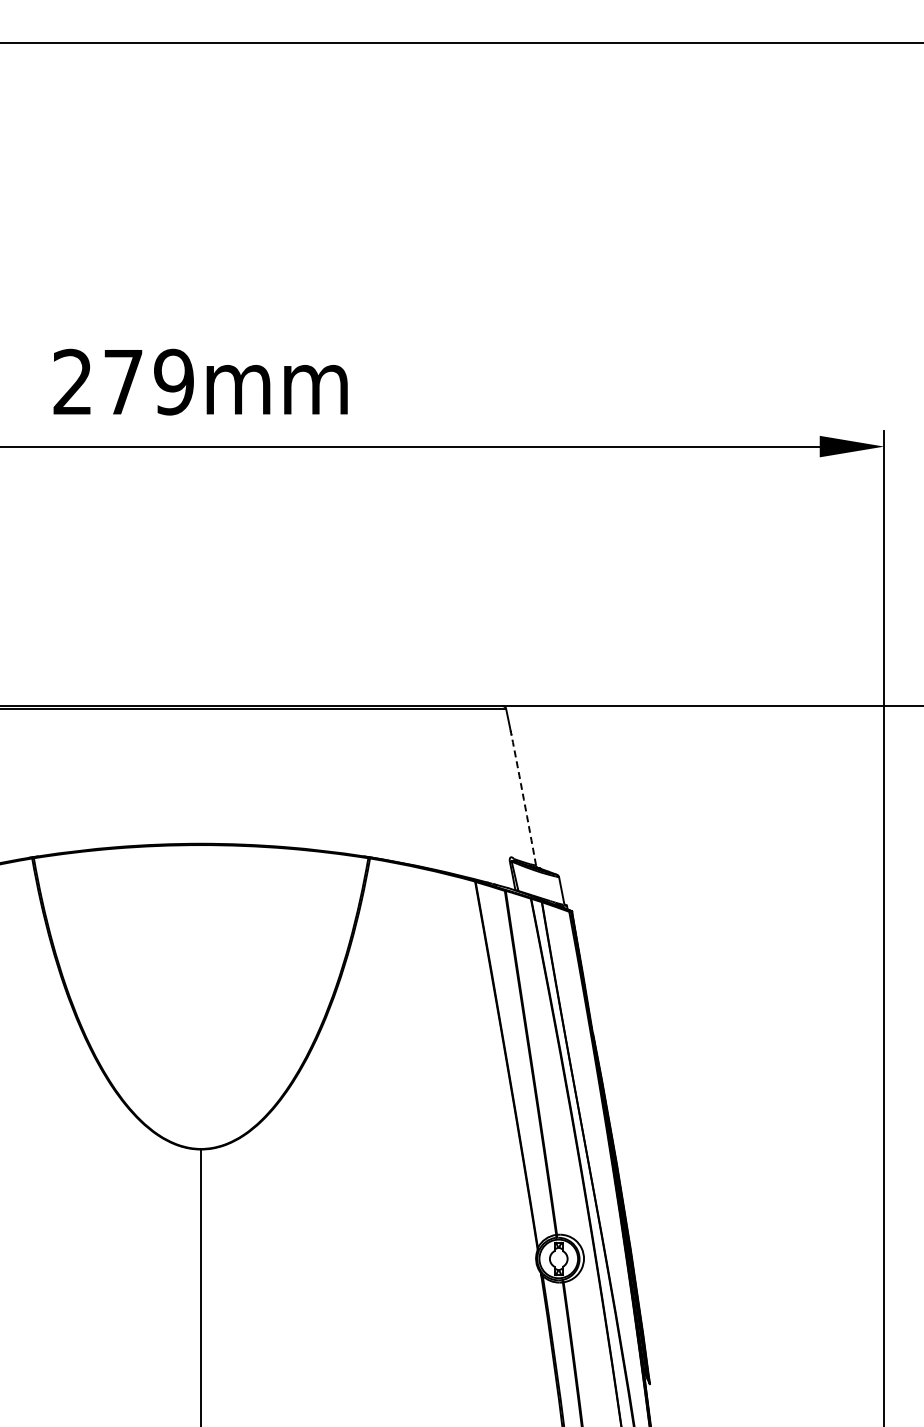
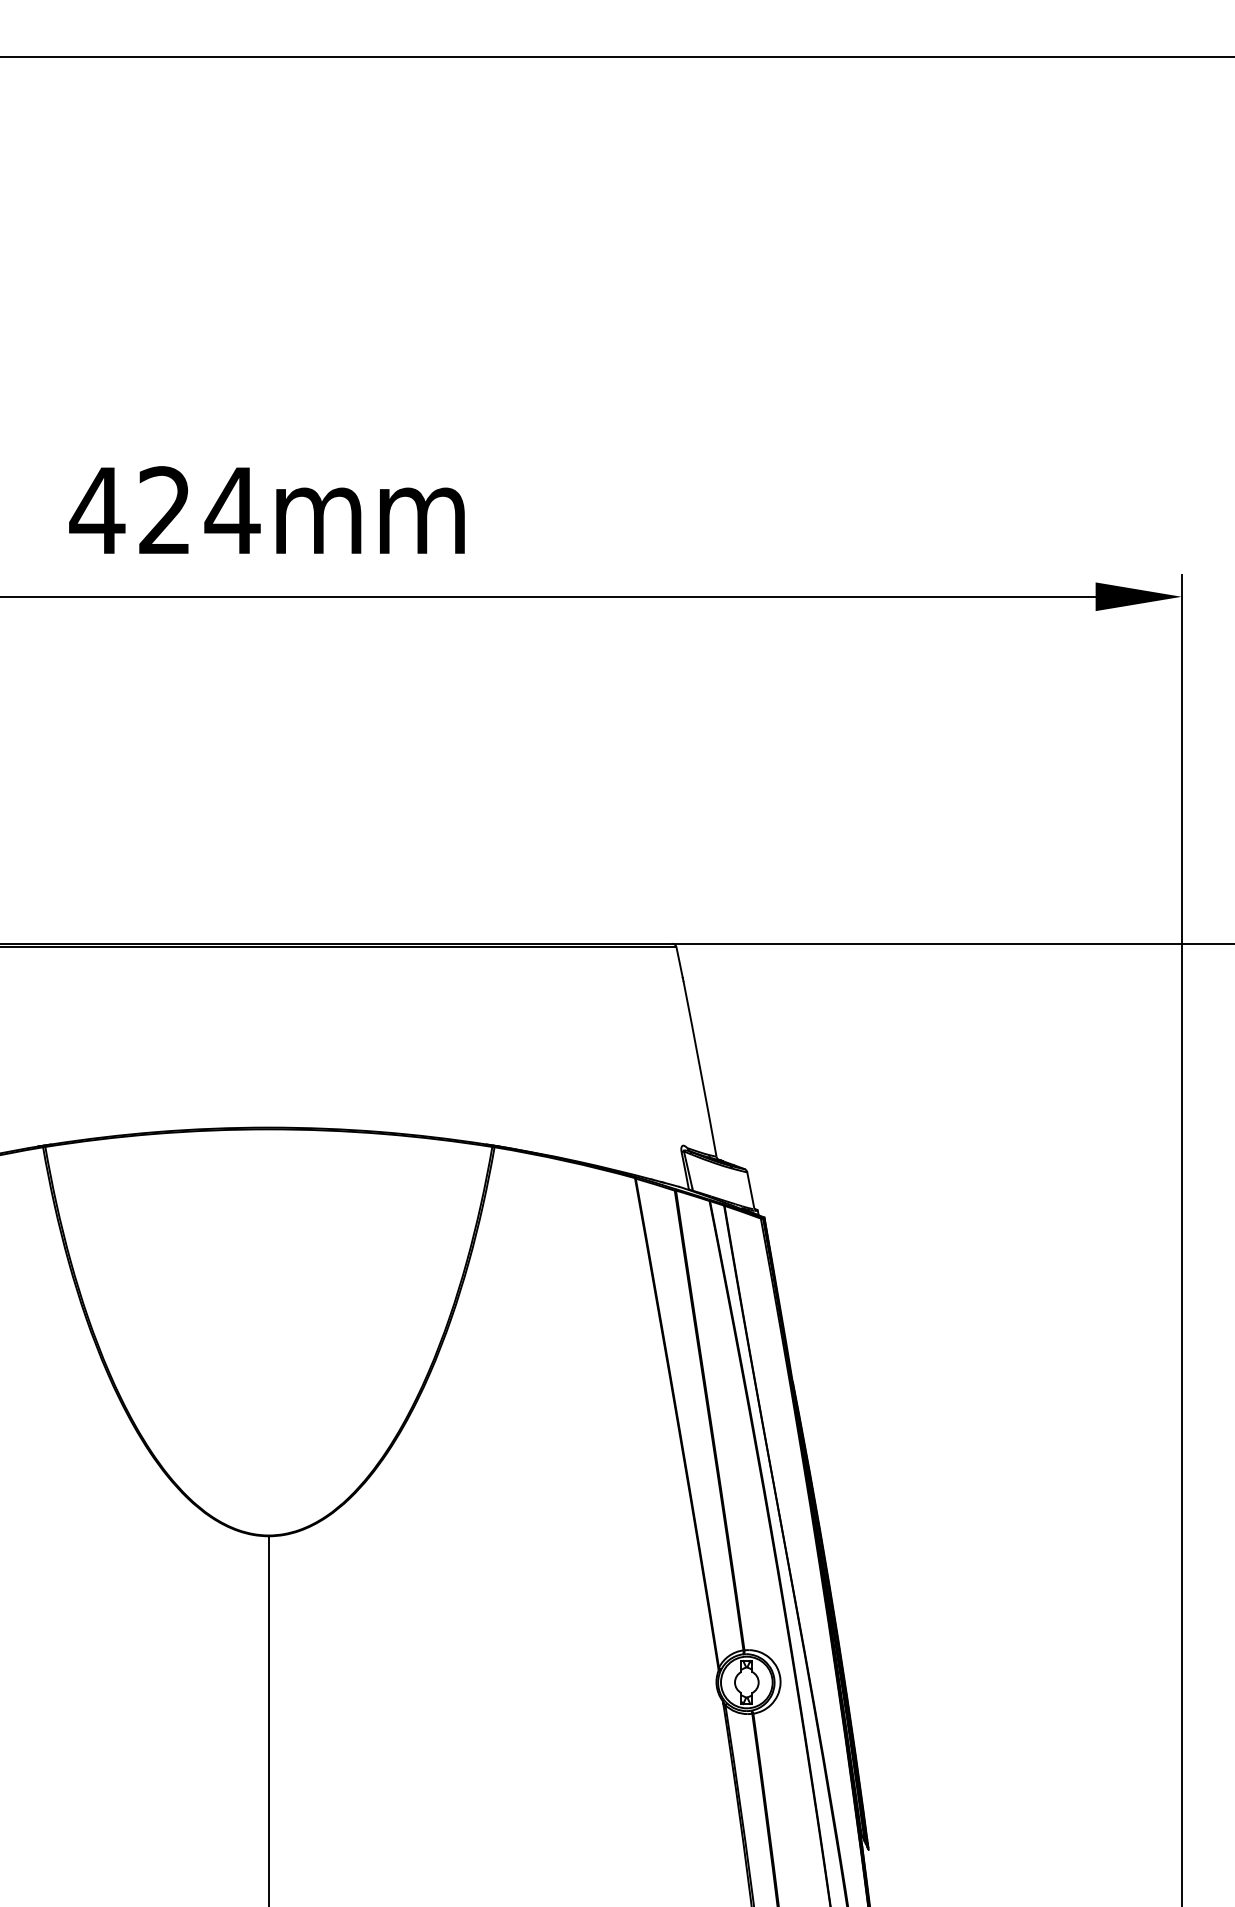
text: (123, 381) -> (165, 509), 279mm -> 424mm
arc: (523, 799) -> (699, 1068), dashed -> solid

